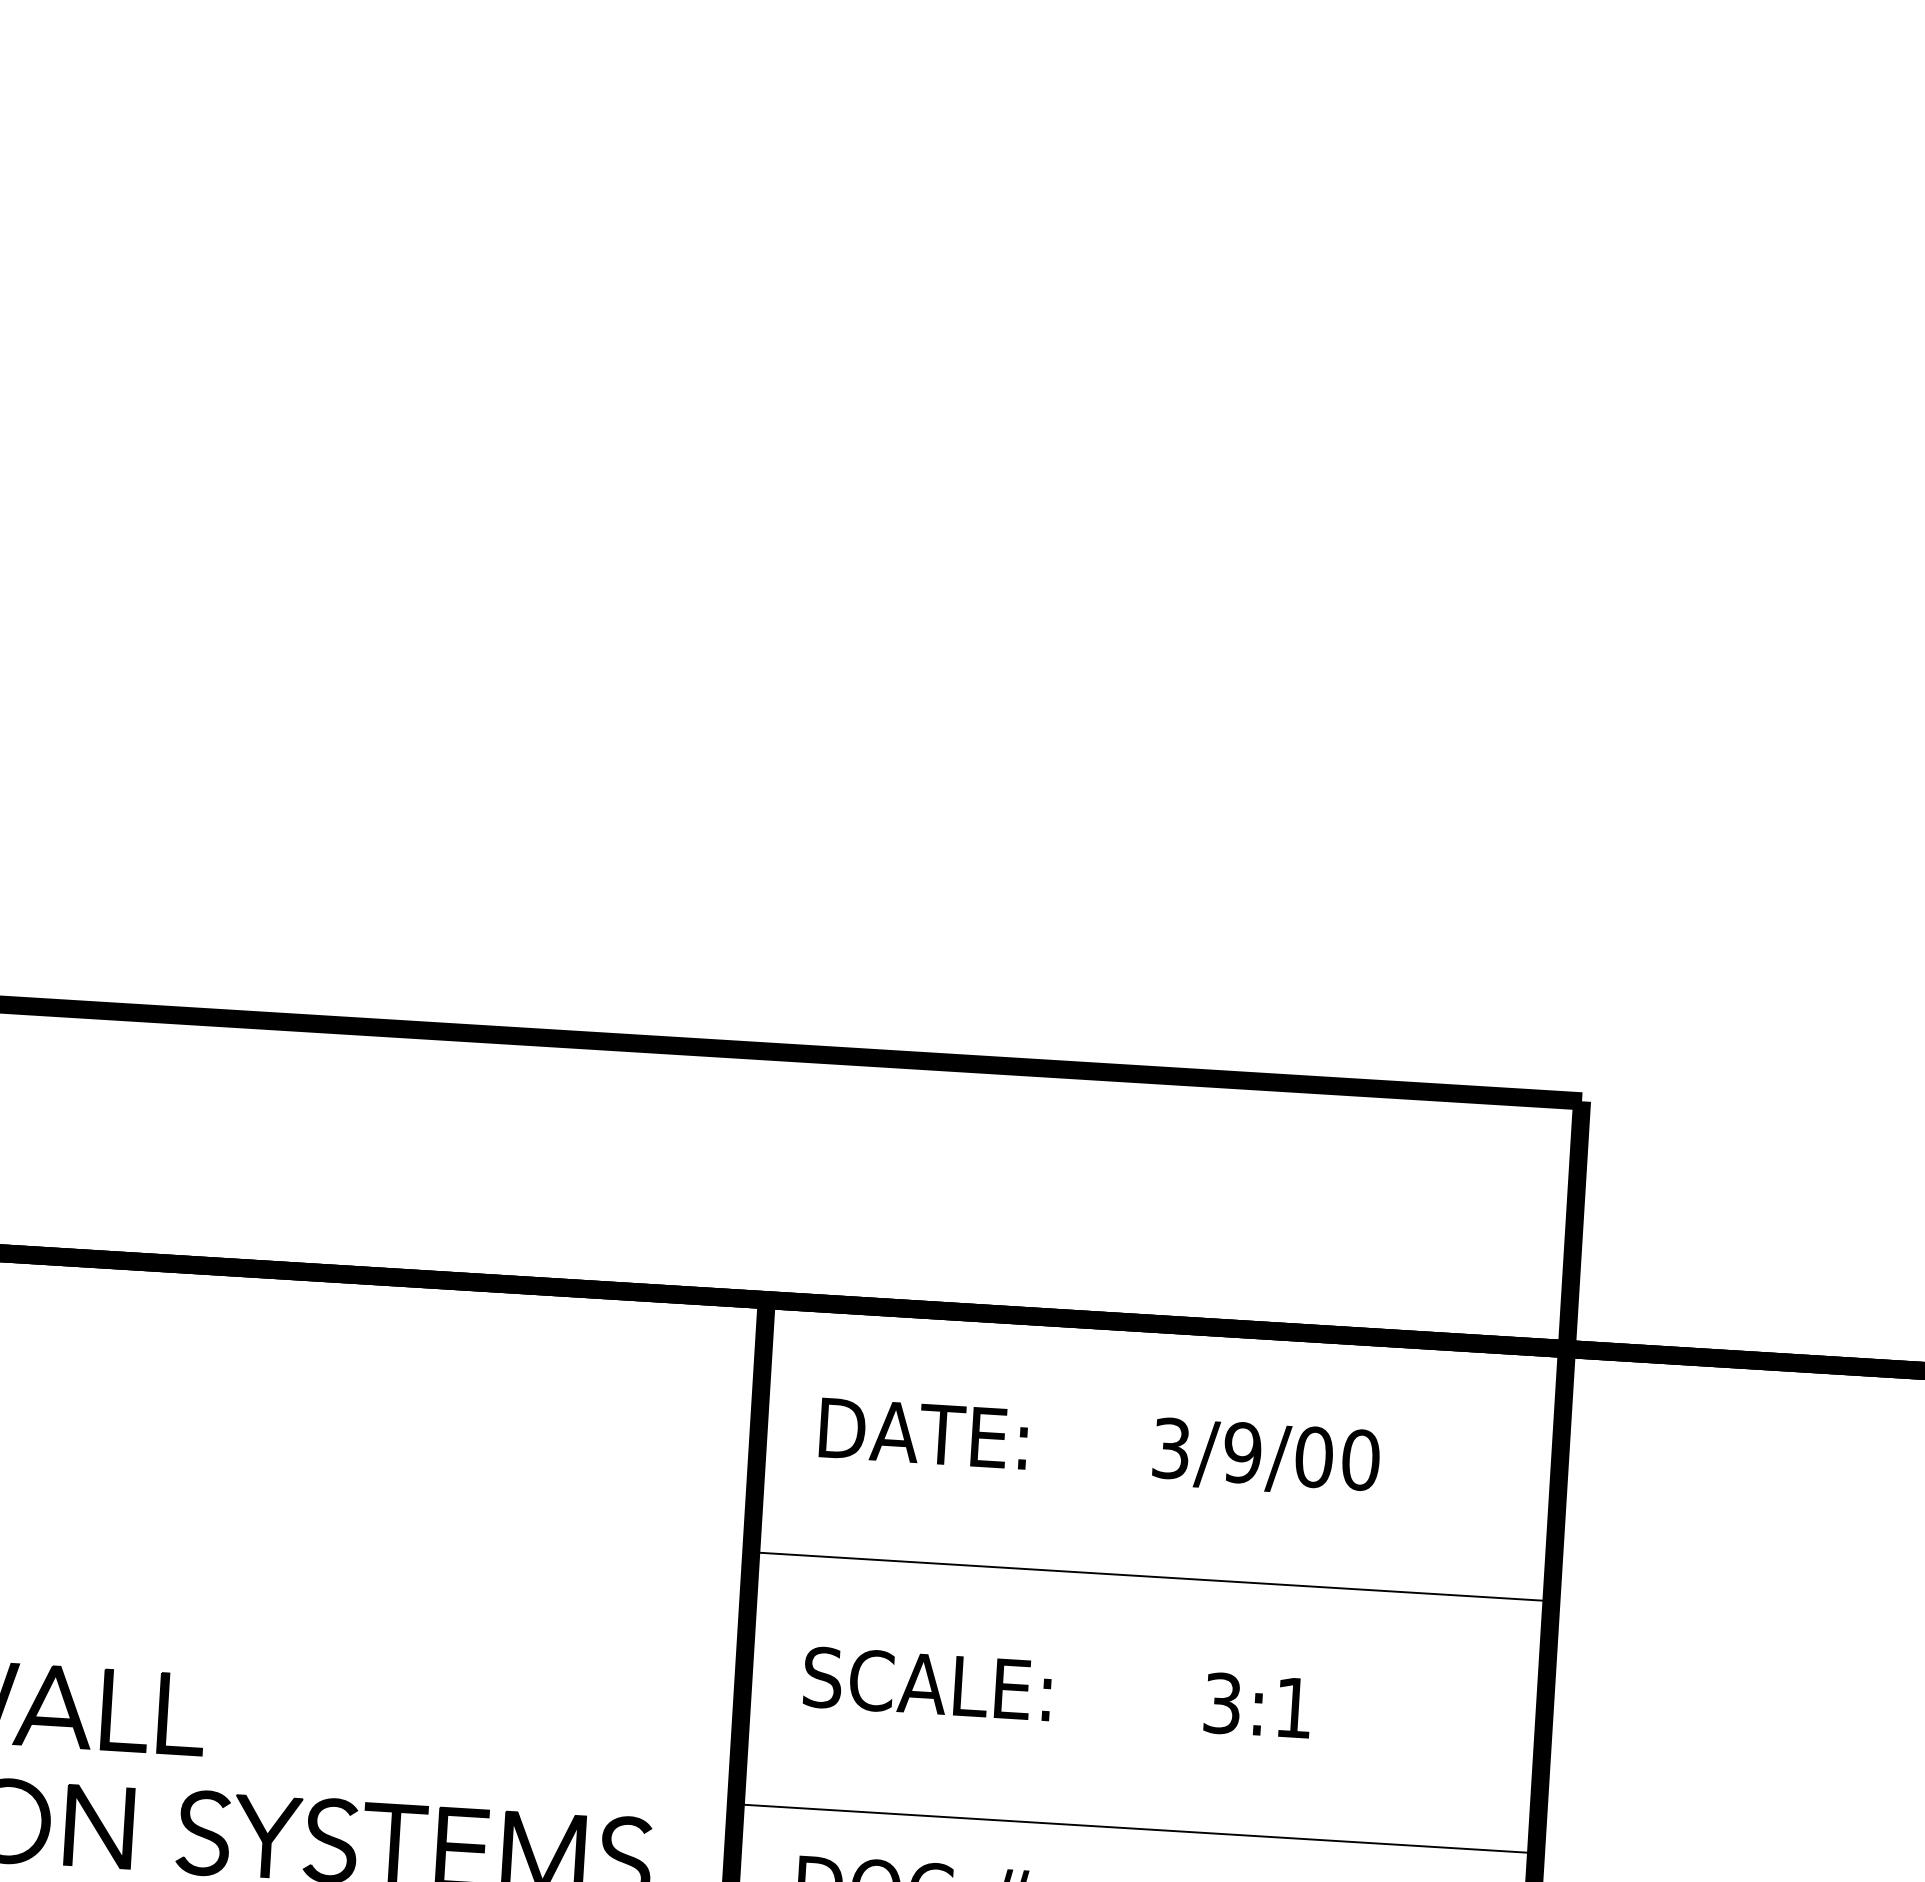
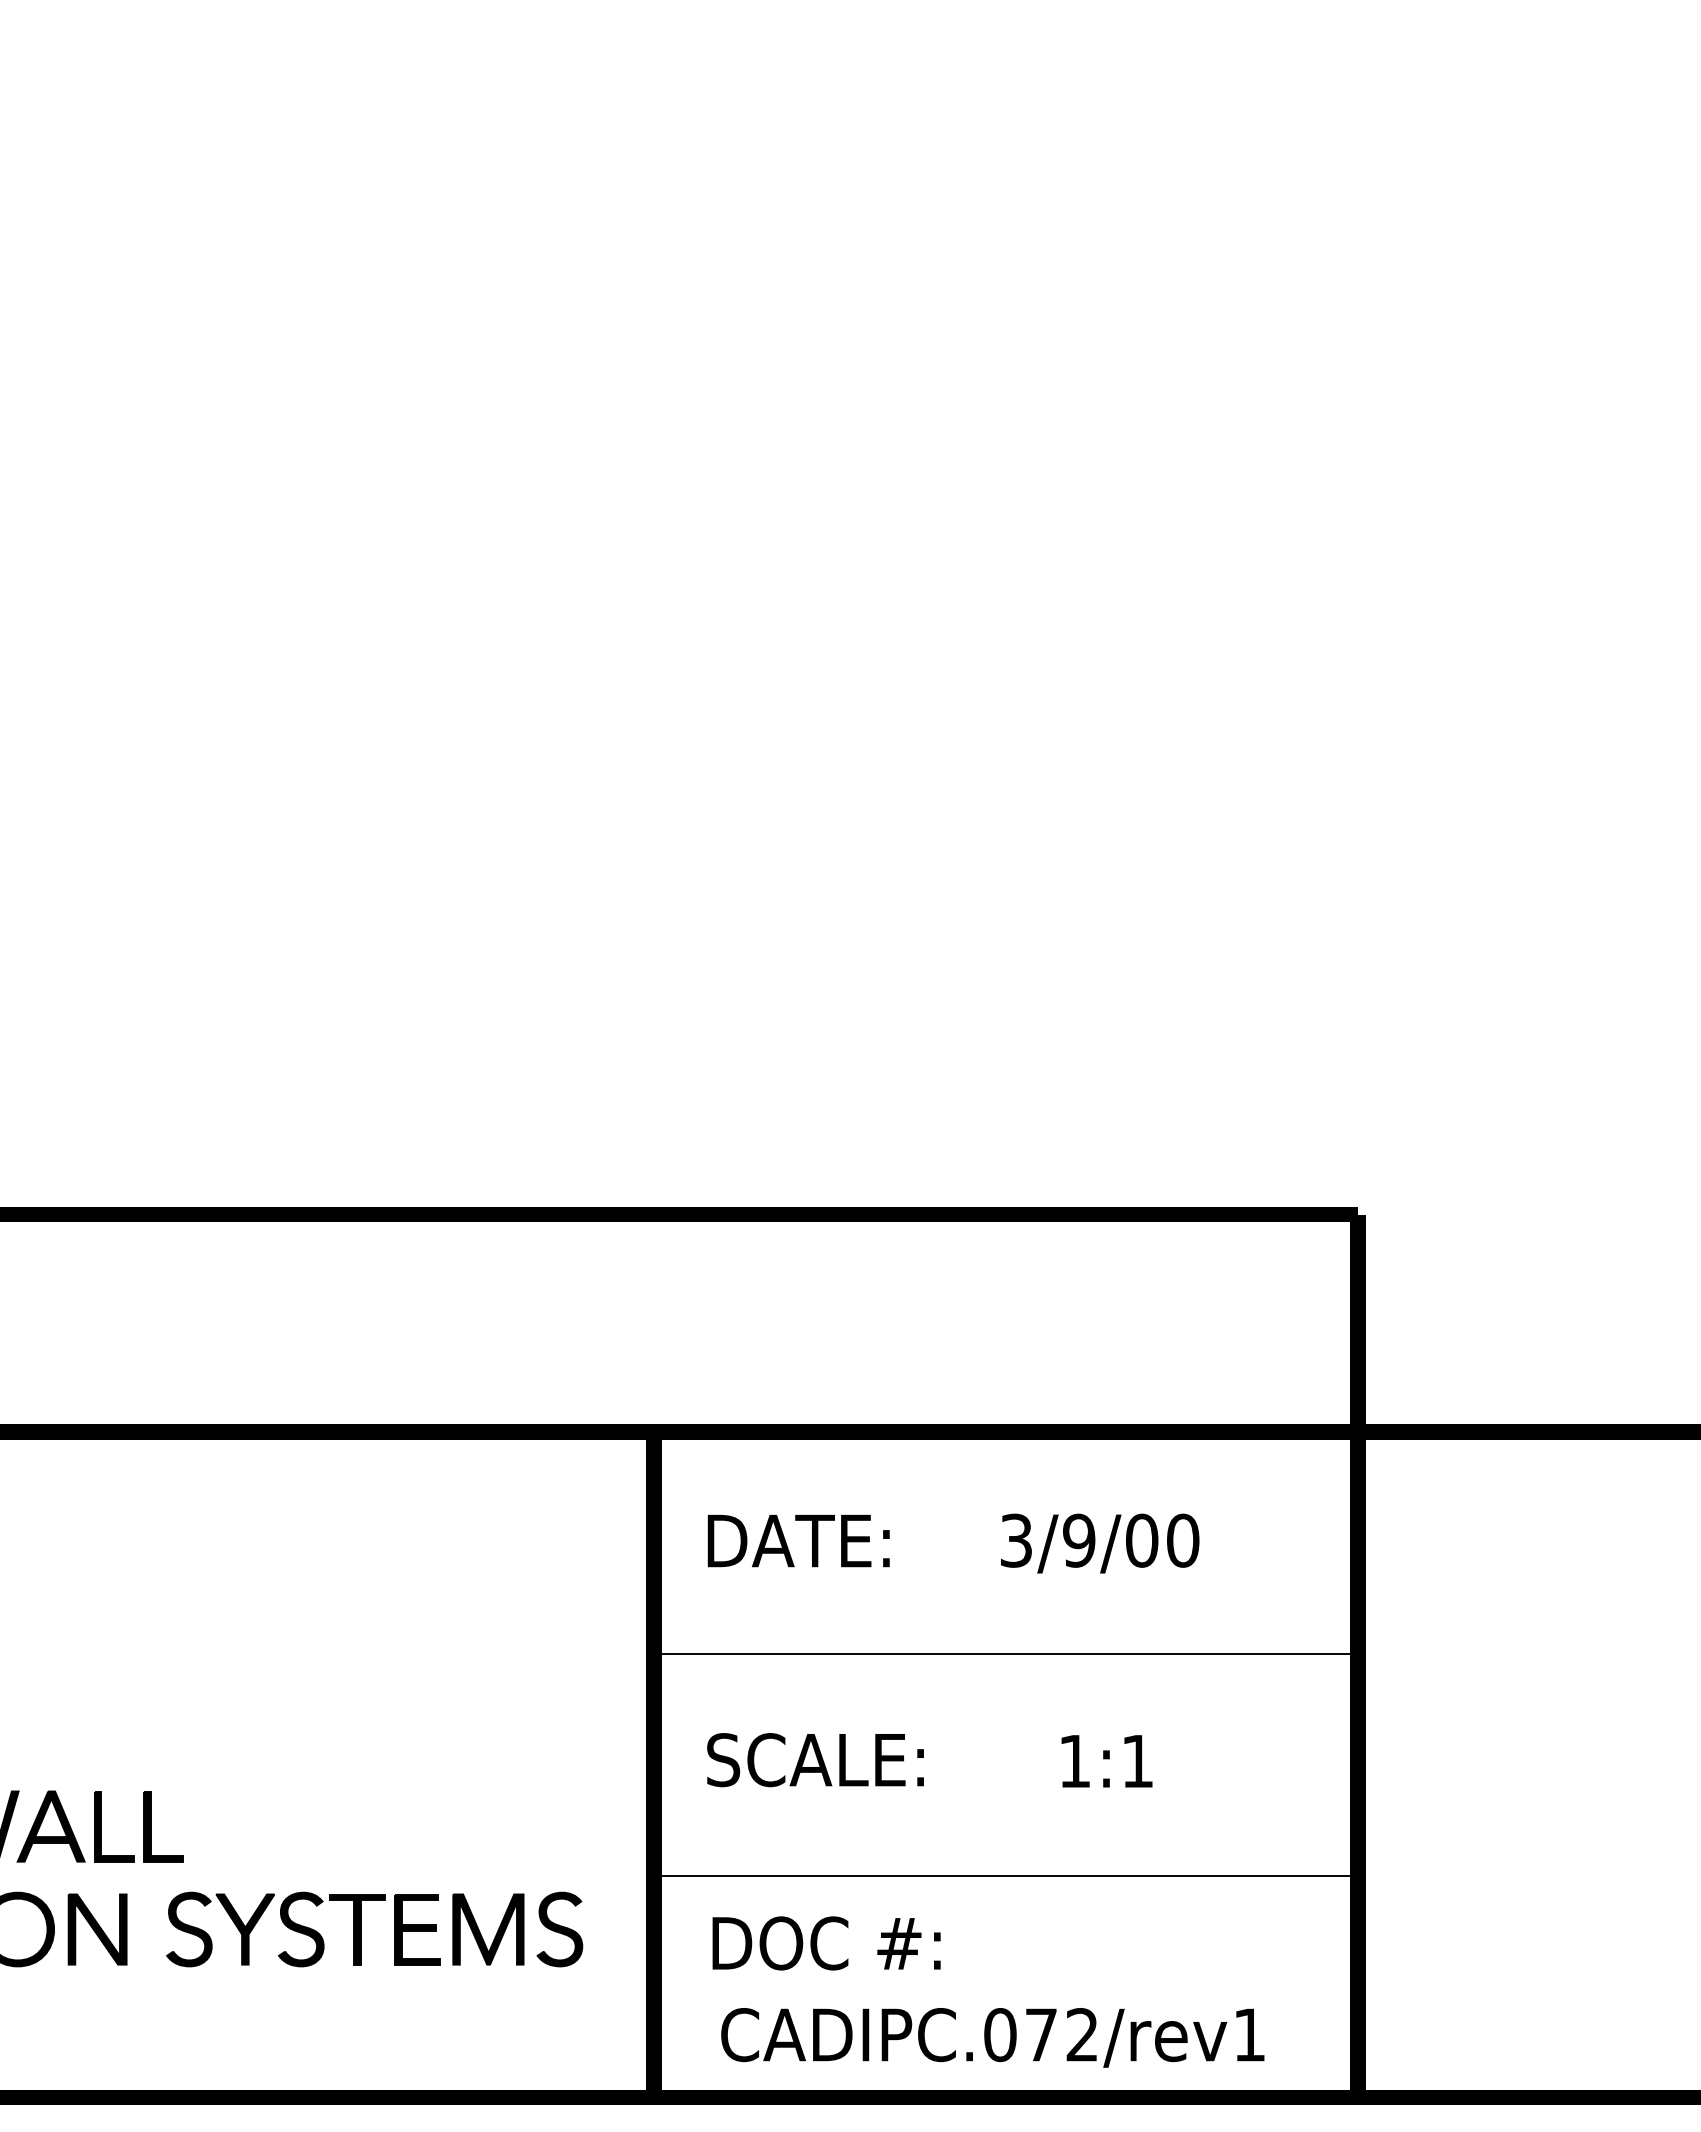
text: (1222, 1703) -> (1074, 1761), 3:1 -> 1:1

